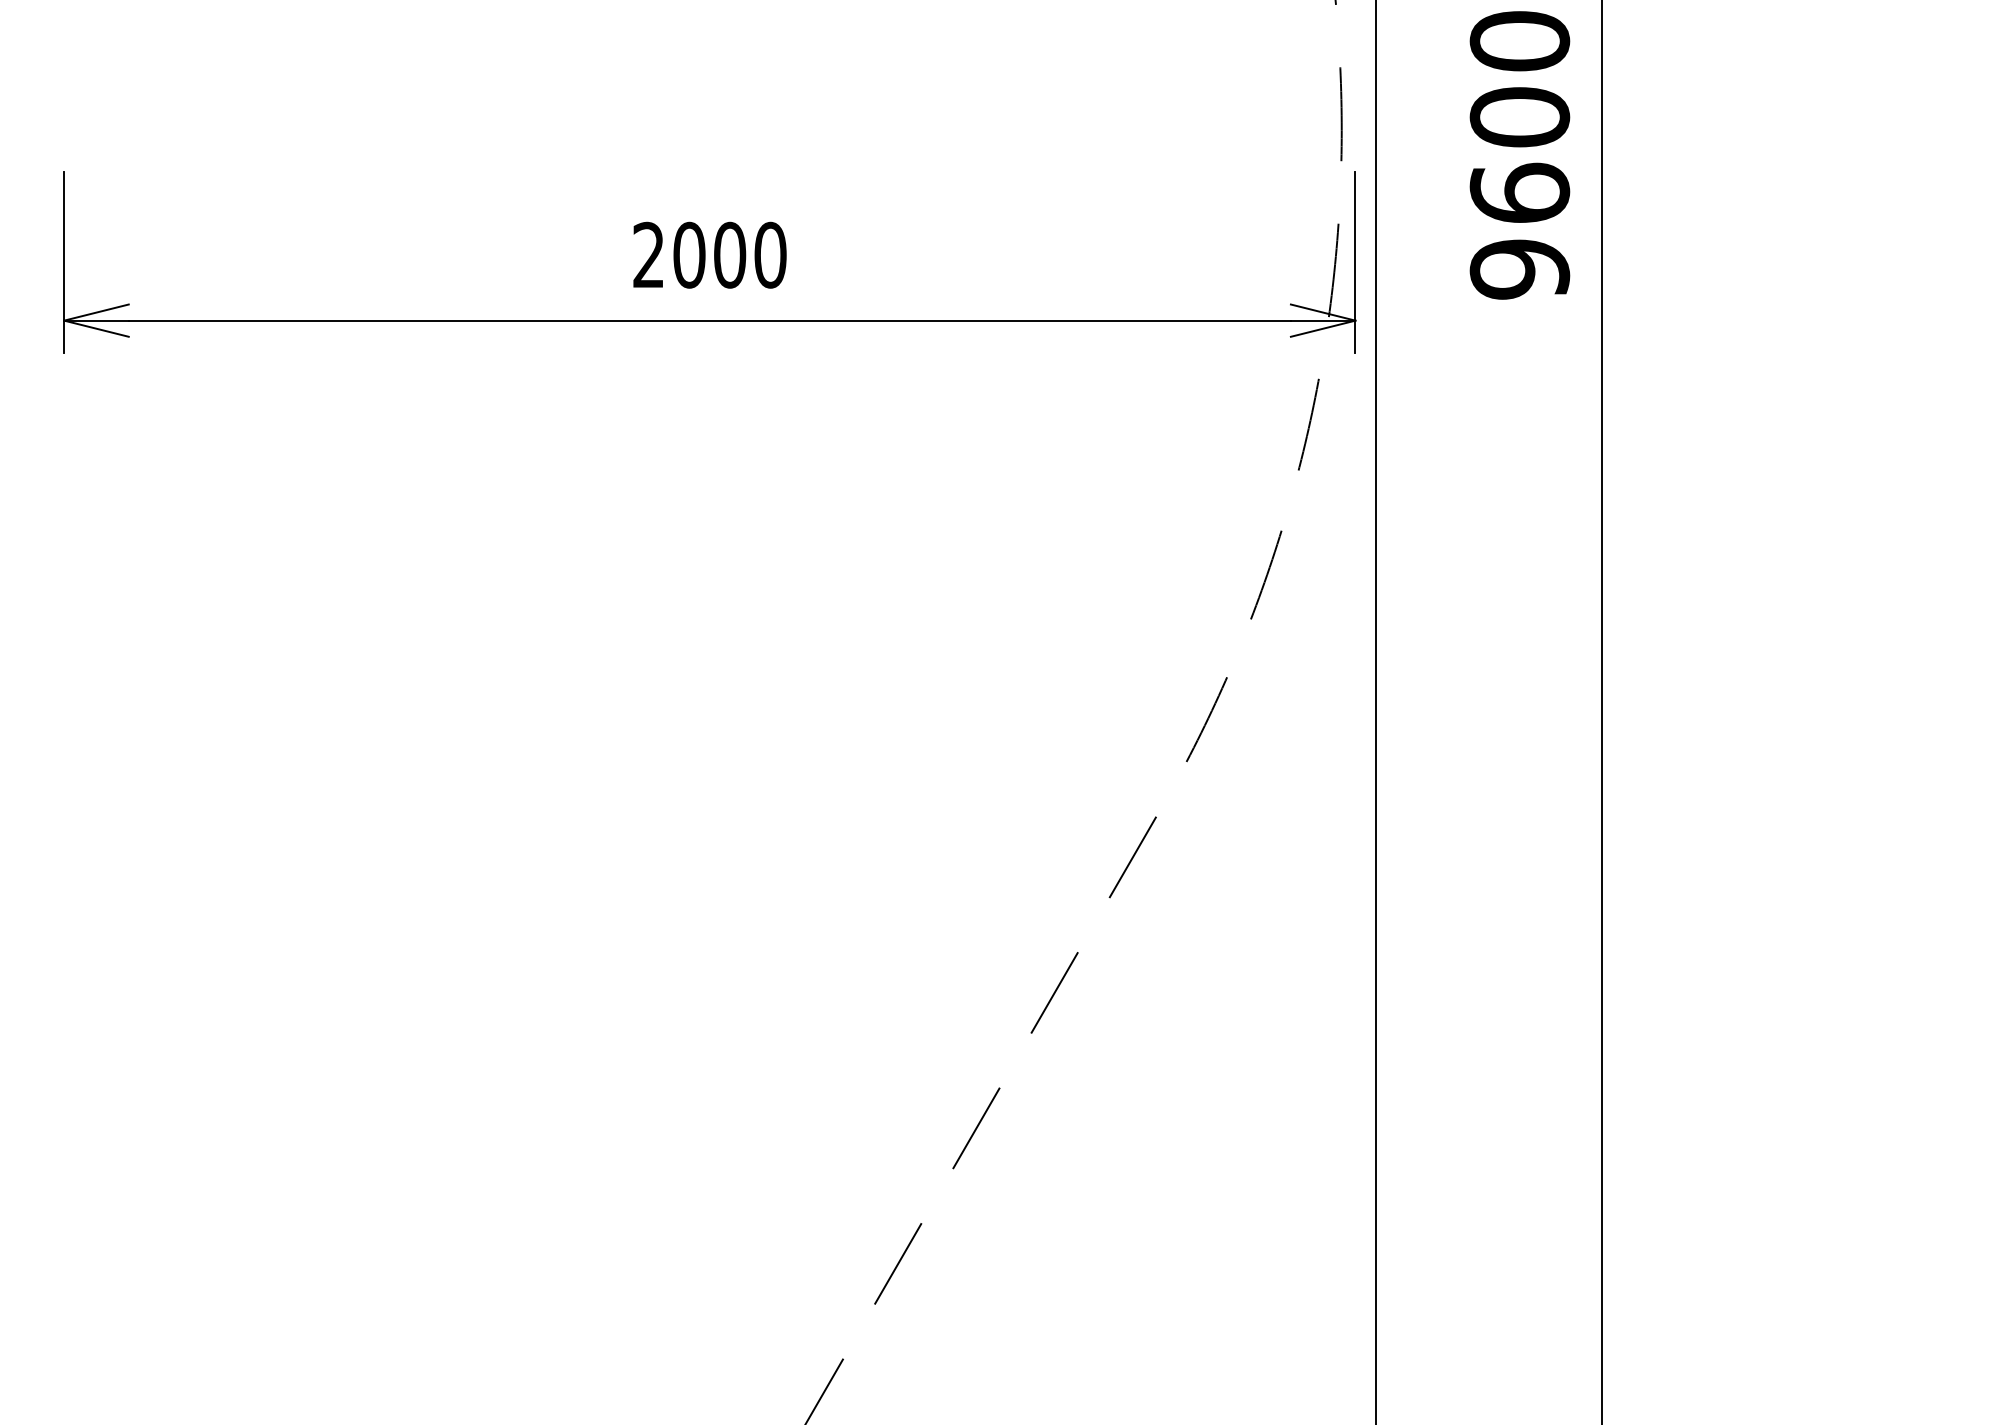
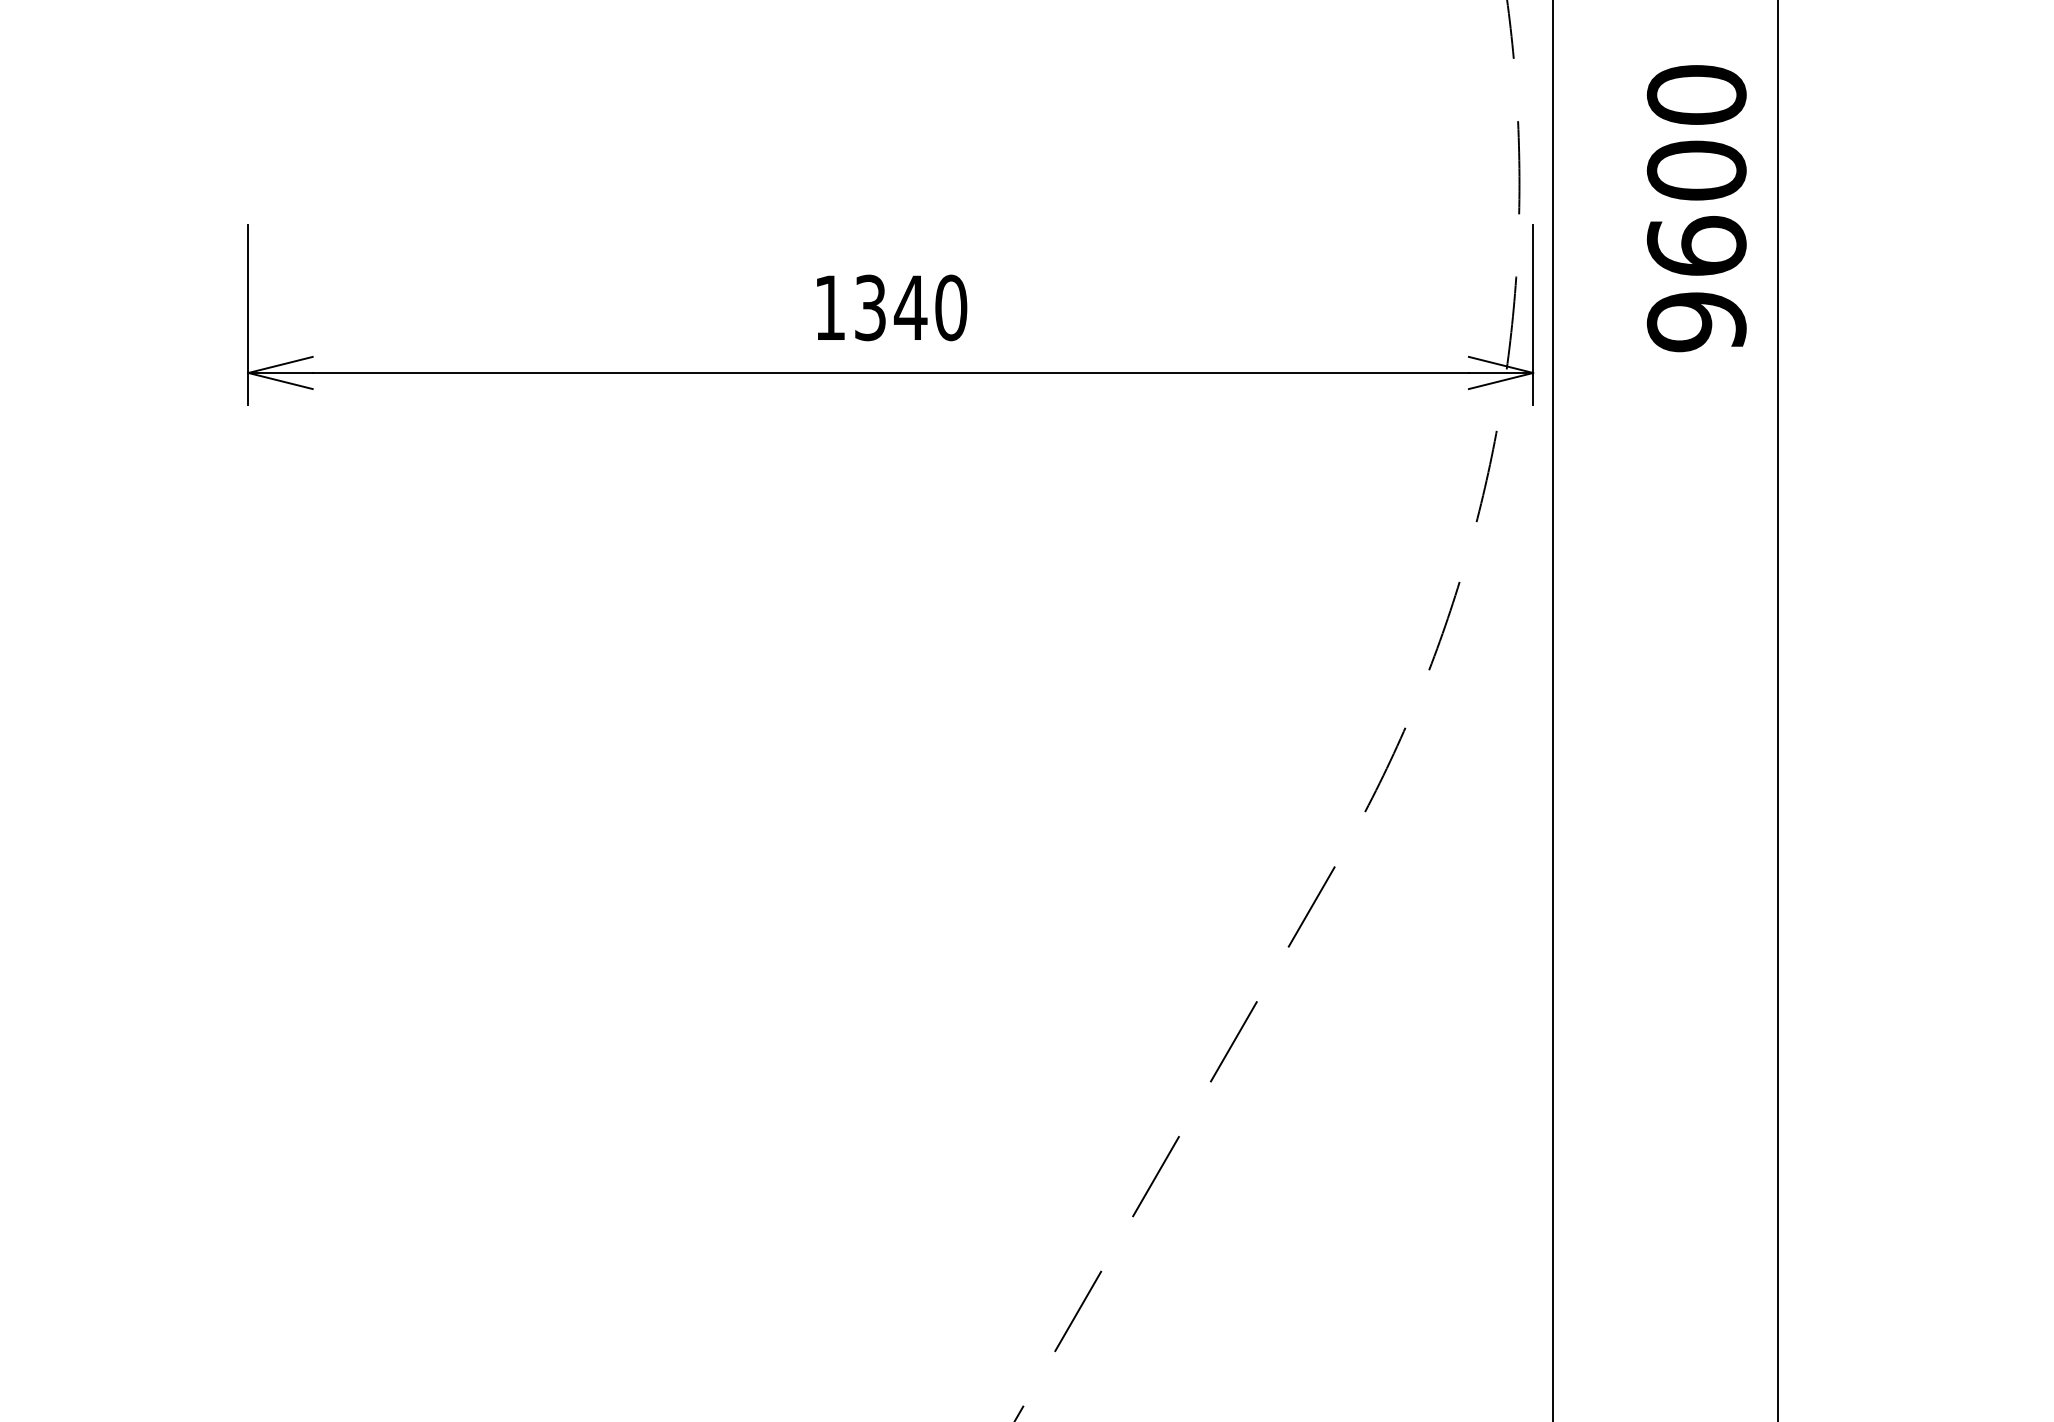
text: (689, 254) -> (870, 307), 2000 -> 1340

